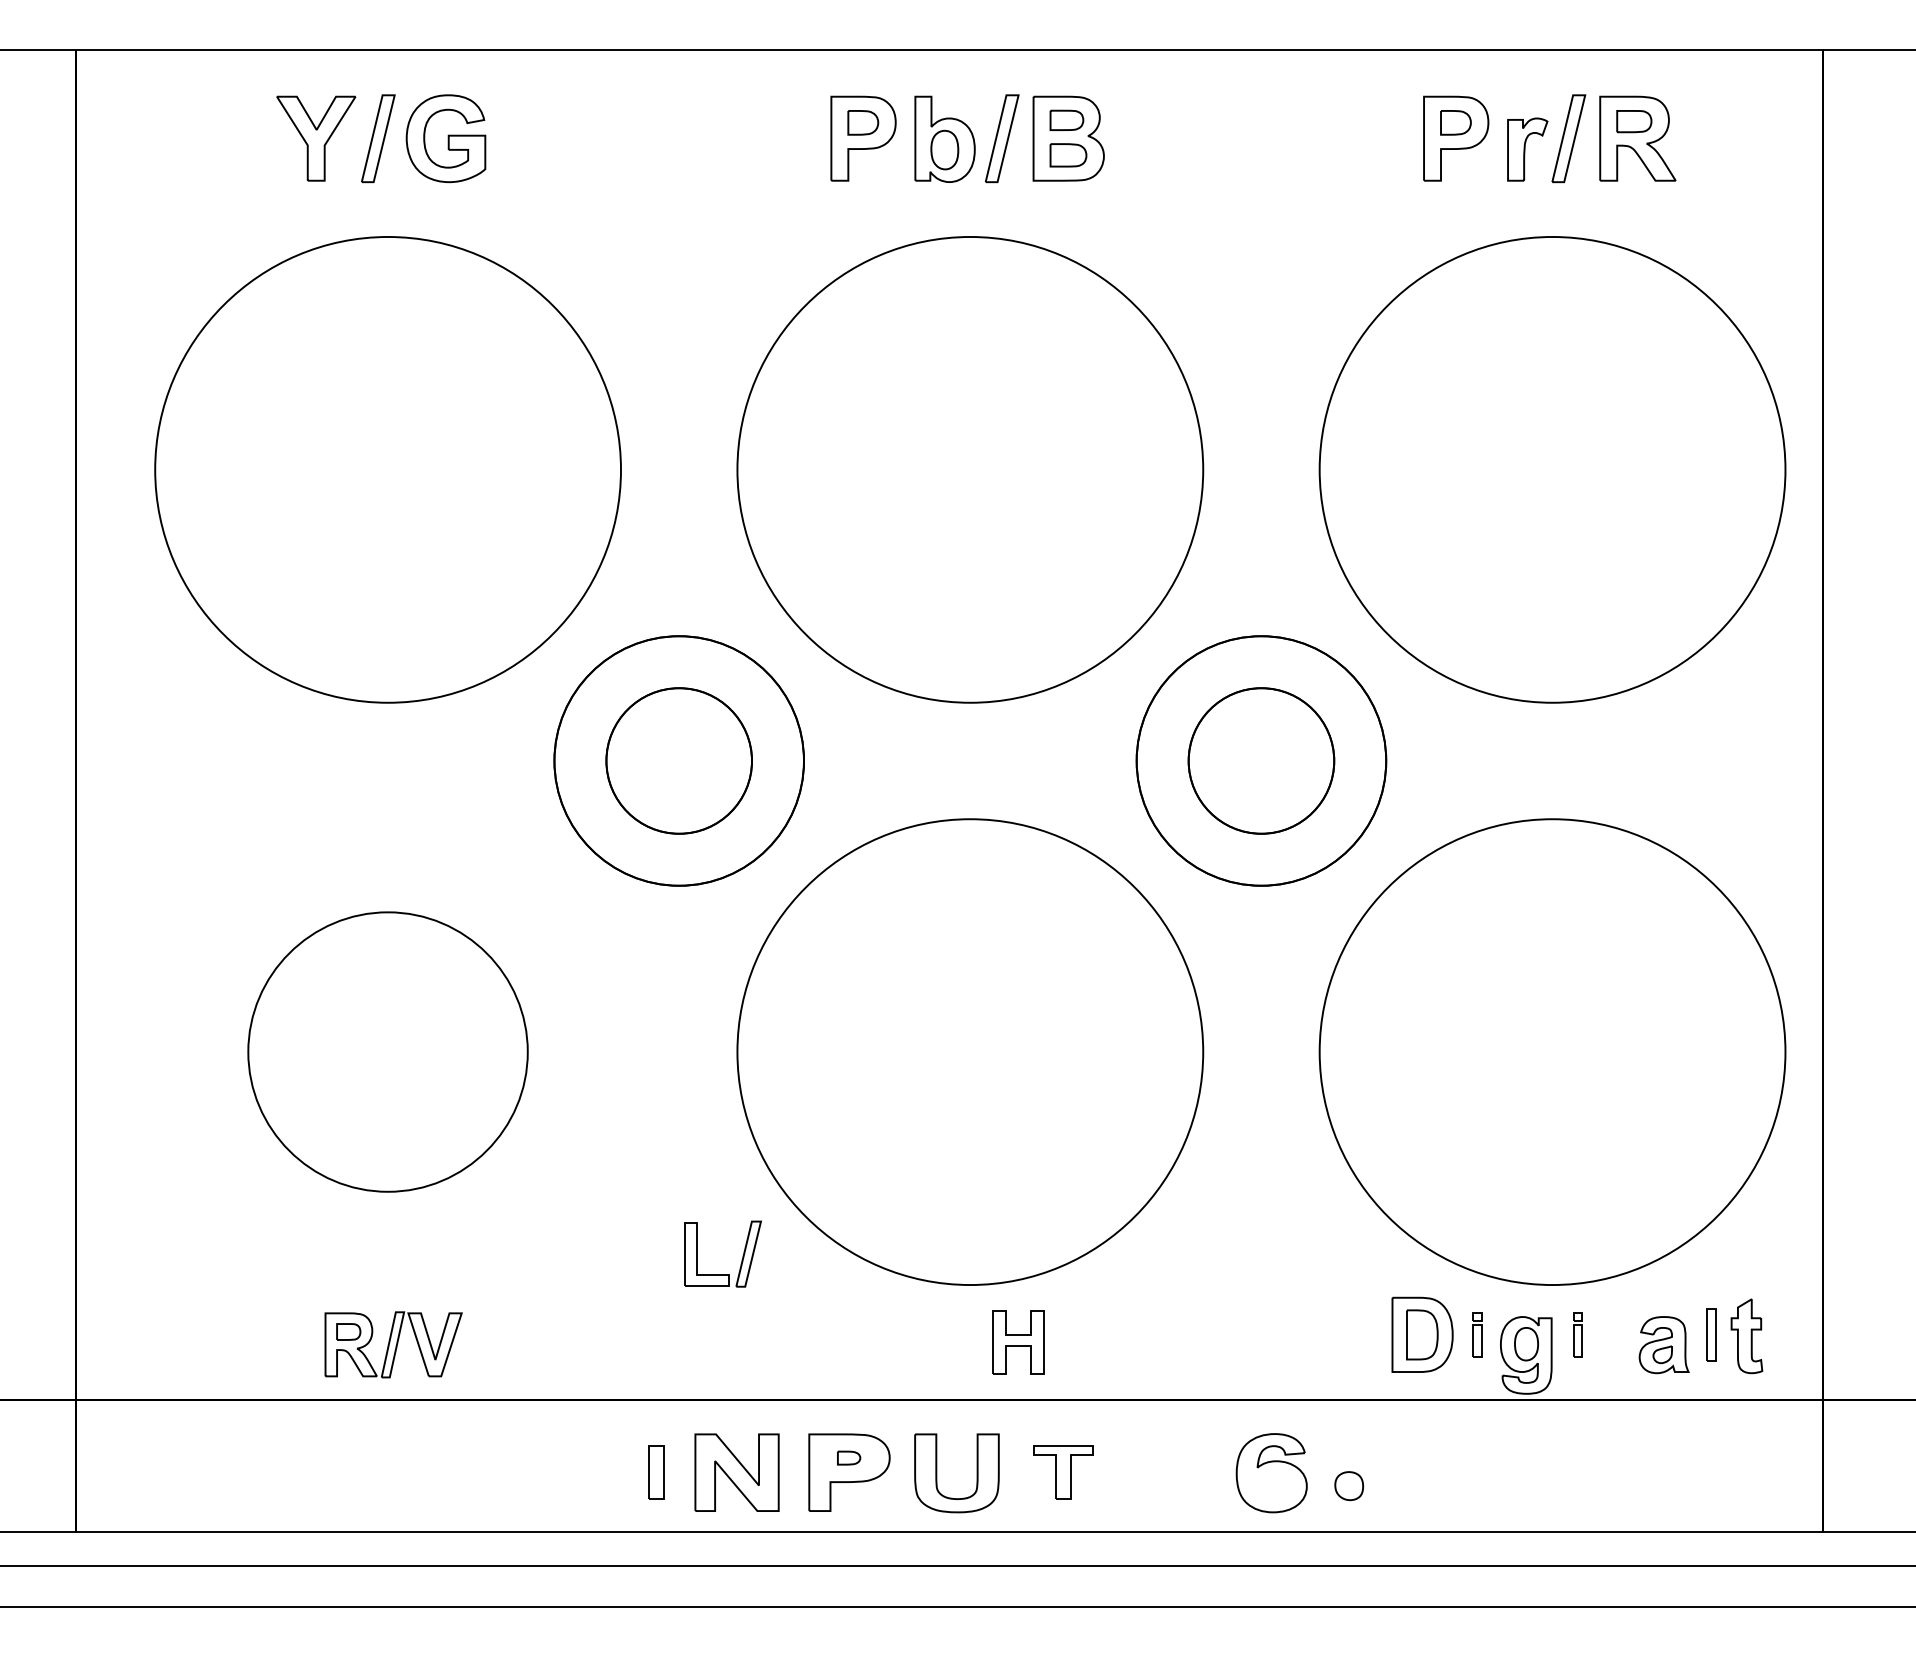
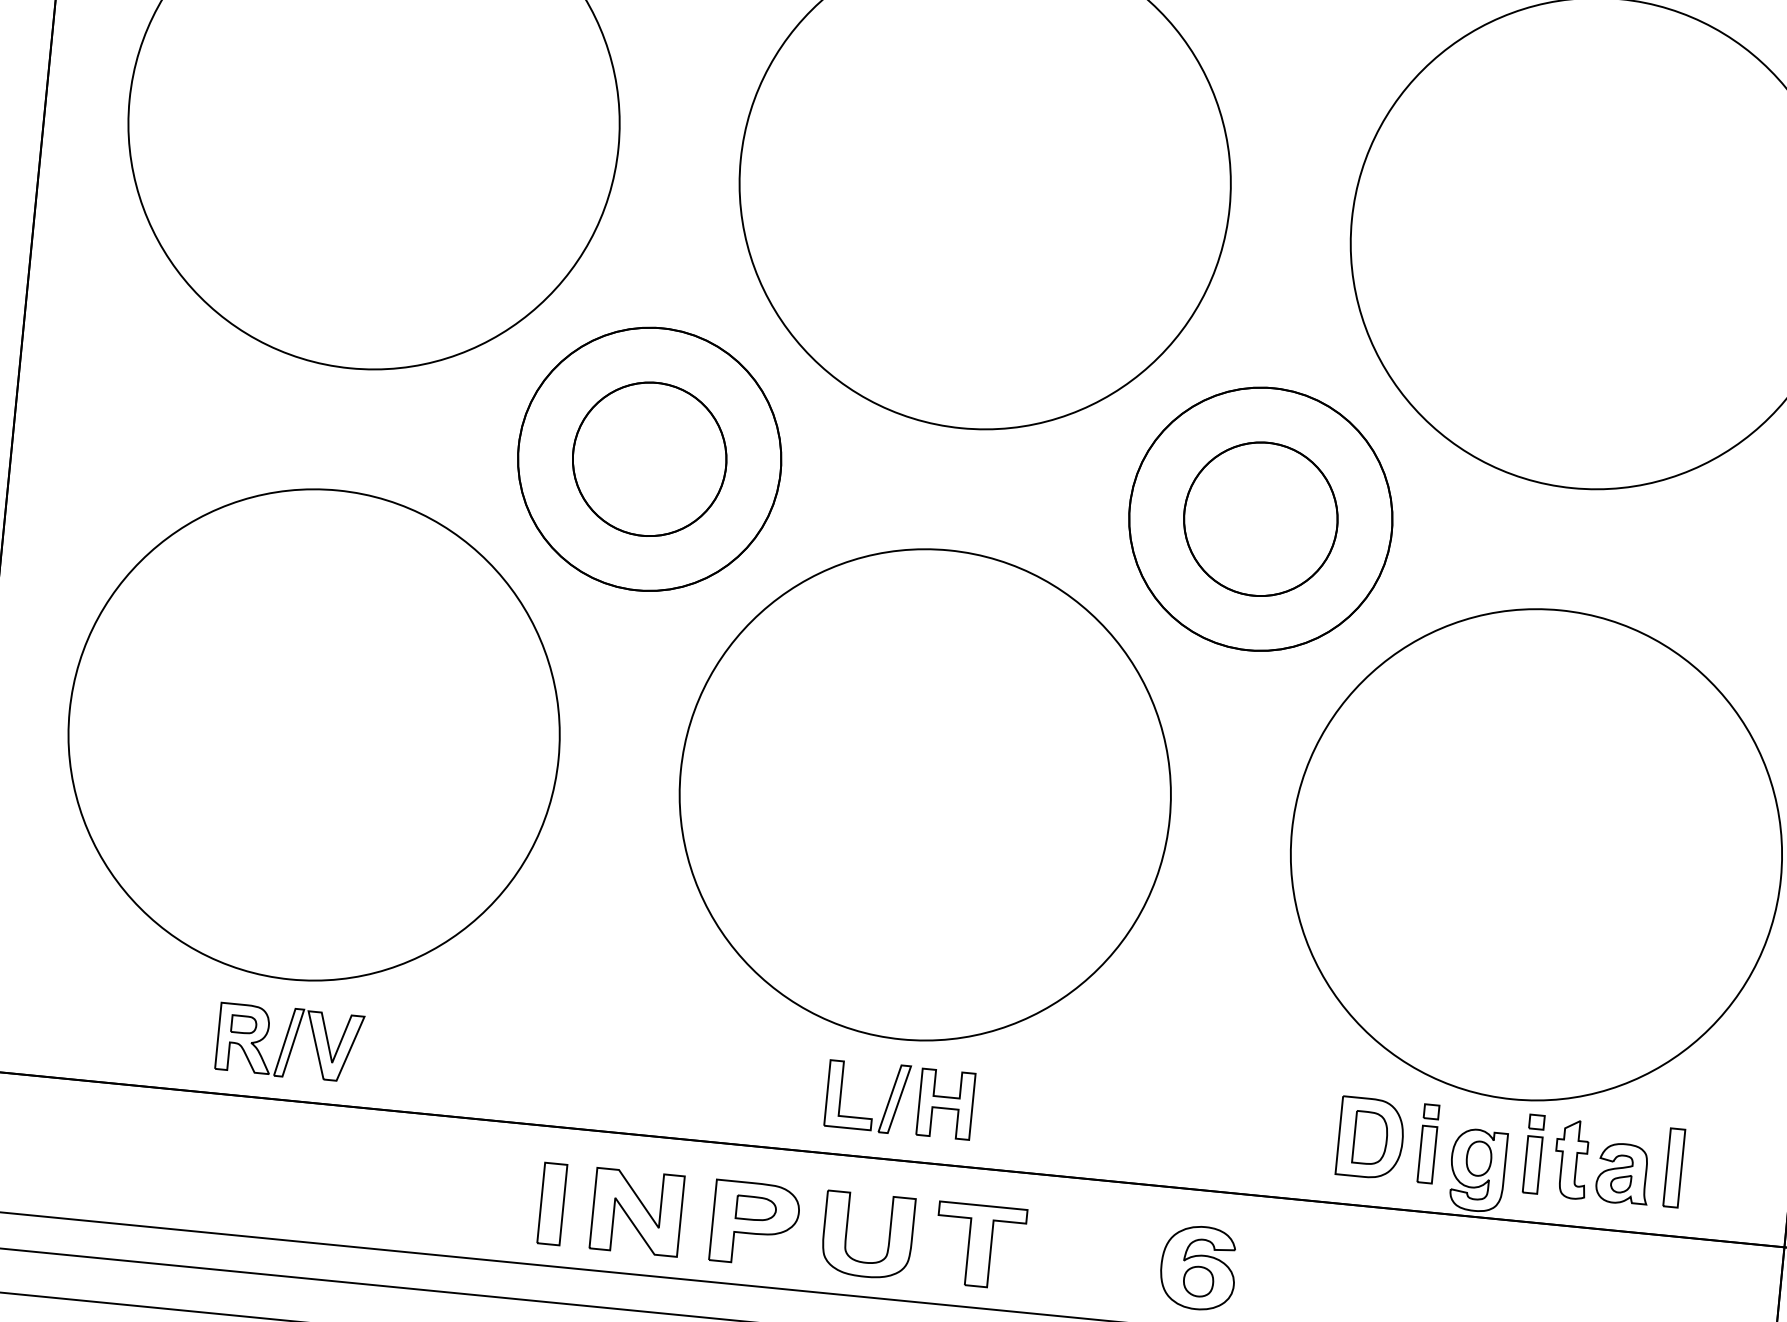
part: (387, 1051) -> (313, 734), size x1.67
part: (741, 1259) -> (886, 1104), moved
part: (1477, 1334) -> (1428, 1143), size x1.67
part: (1577, 1334) -> (1533, 1153), size x1.67
part: (1711, 1334) -> (1674, 1167), size x1.43
part: (1746, 1336) -> (1571, 1159), moved
part: (848, 1457) -> (755, 1207), size x1.67
part: (656, 1472) -> (552, 1203), size x1.43
part: (1063, 1472) -> (979, 1245), size x1.43
part: (1348, 1486) -> (1197, 1281), moved

